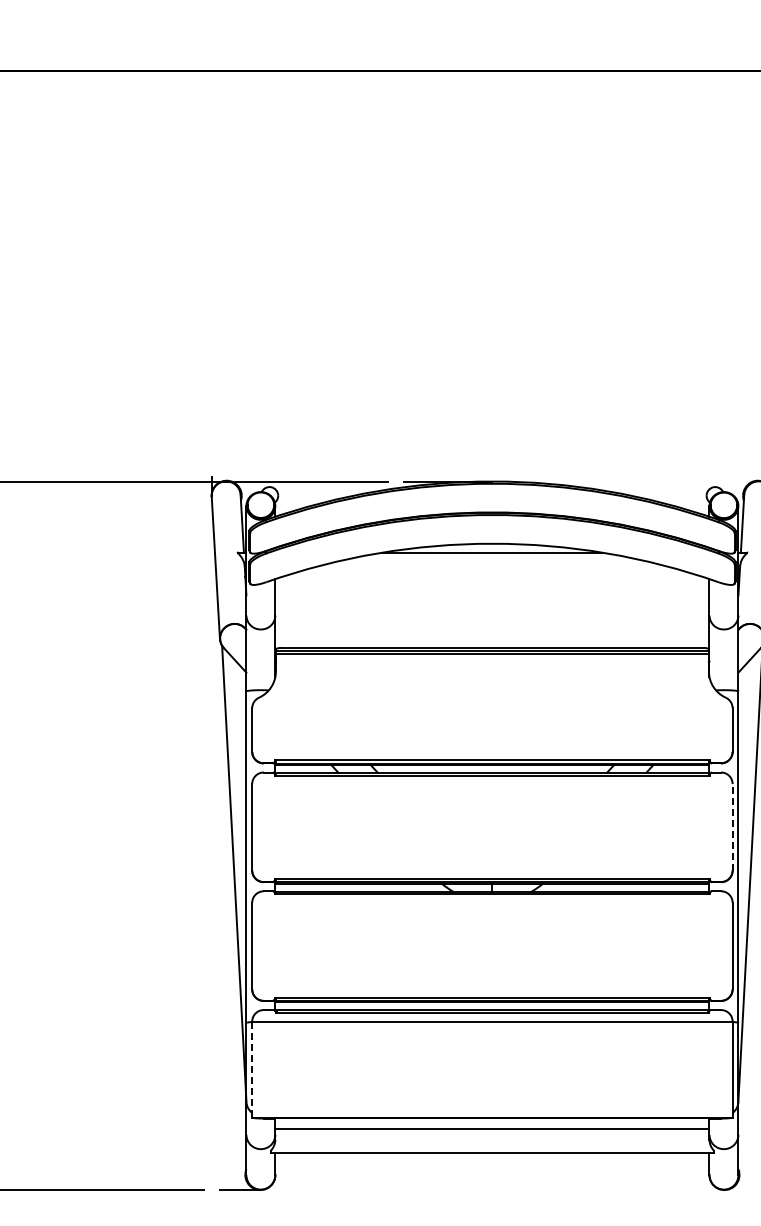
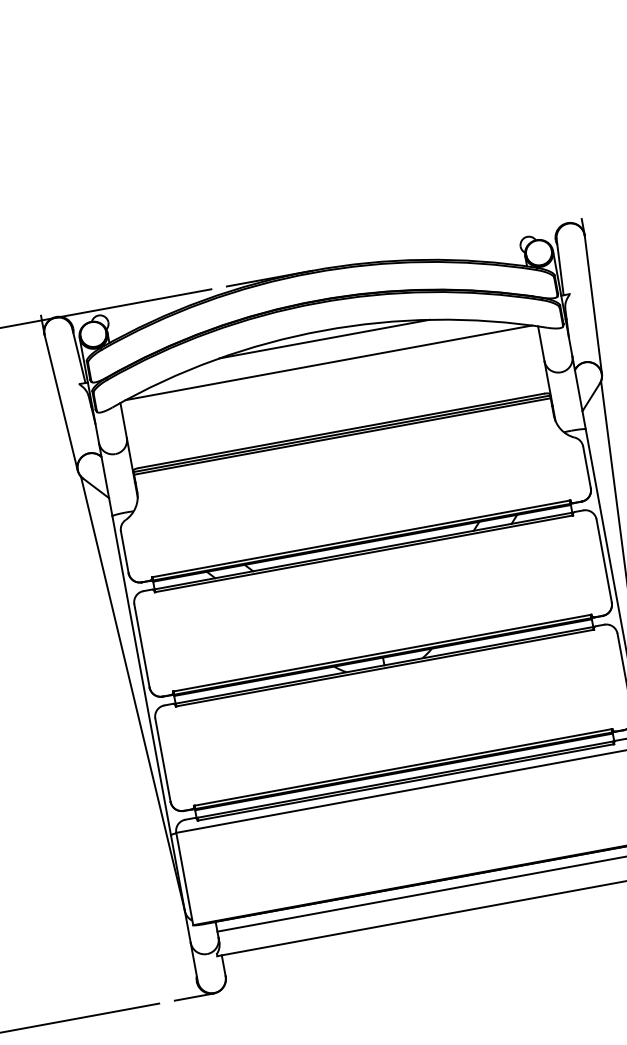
line: (492, 577) -> (329, 363), added
line: (732, 826) -> (603, 560), dashed -> solid
line: (252, 1069) -> (185, 878), dashed -> solid

